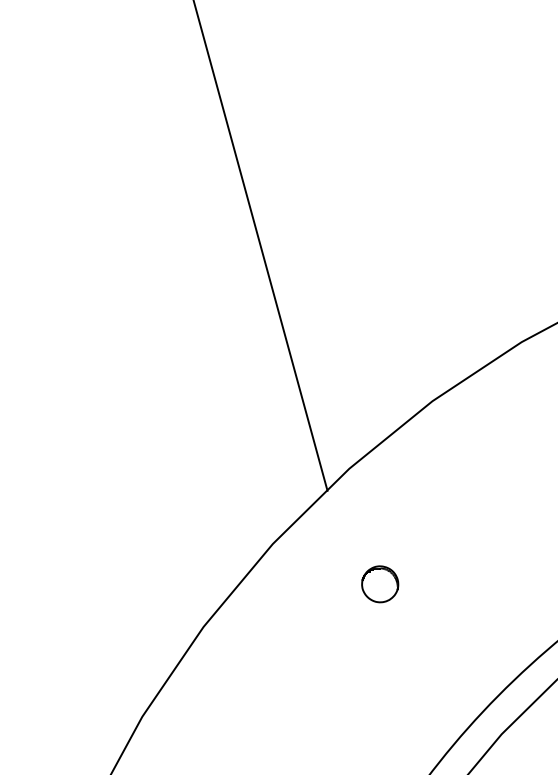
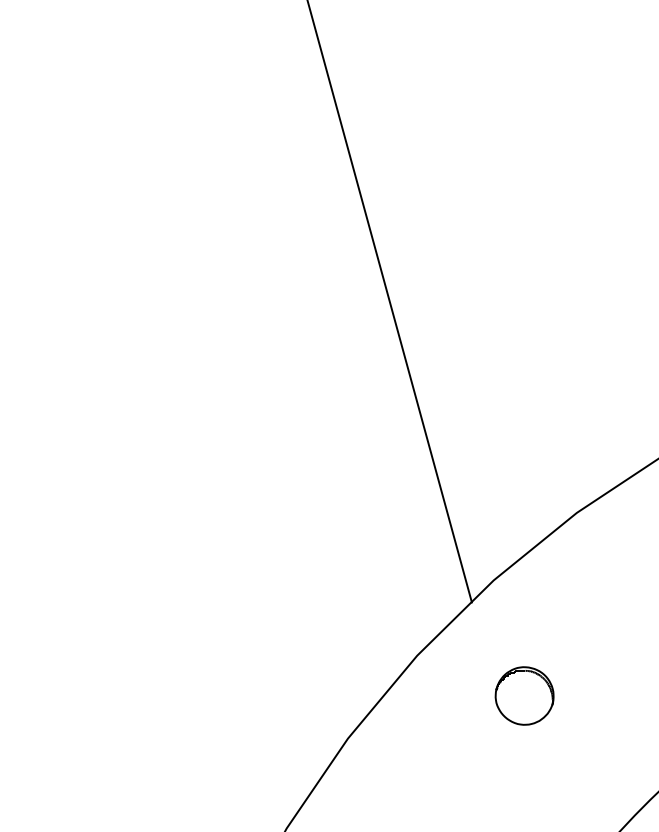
part: (380, 583) -> (524, 695), size x1.6

